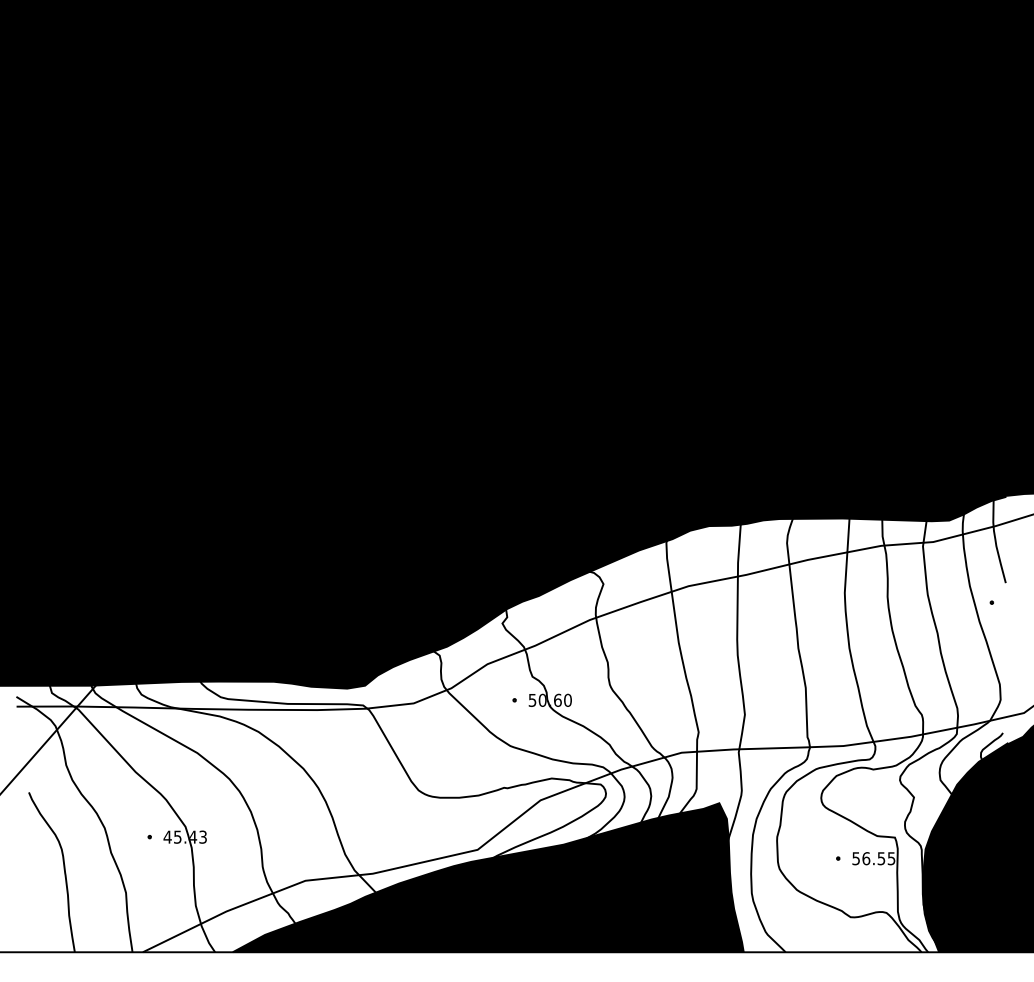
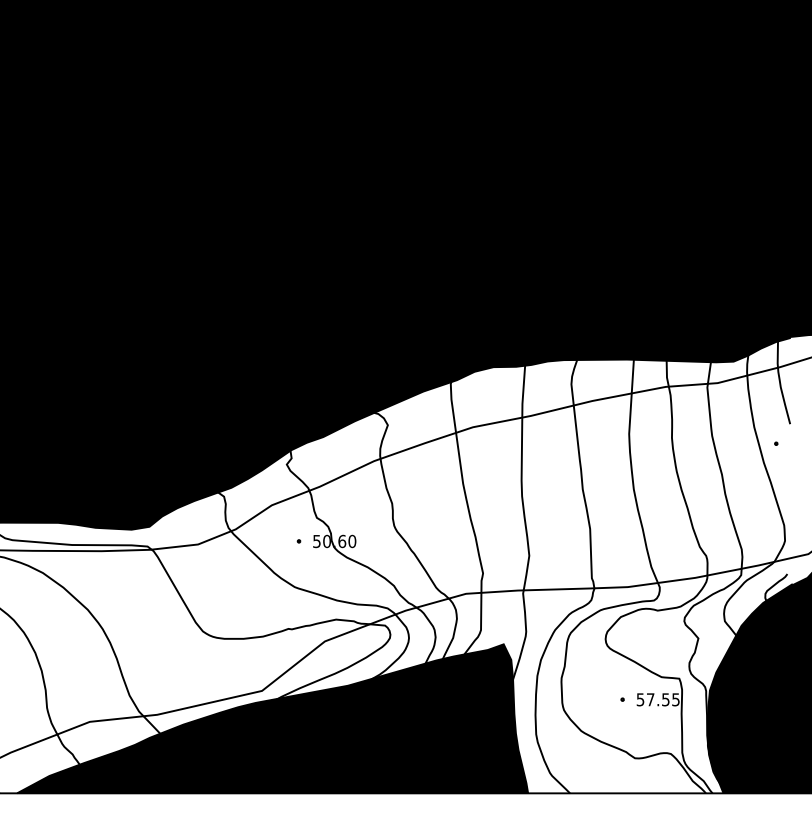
text: (866, 858) -> (650, 699), 56.55 -> 57.55

